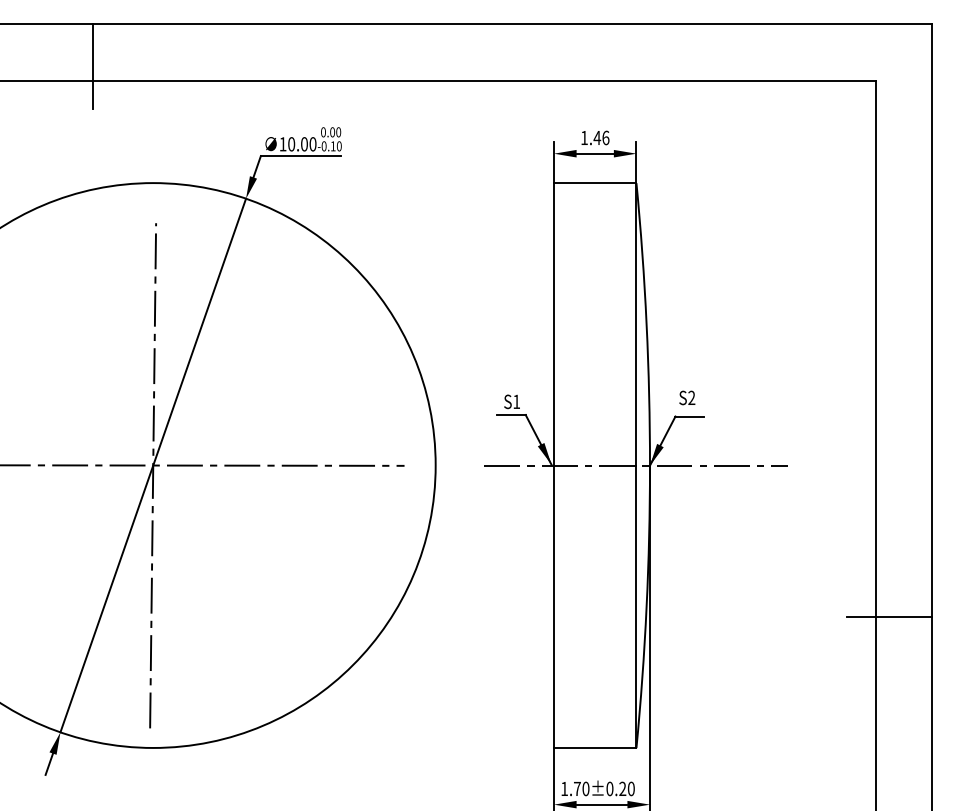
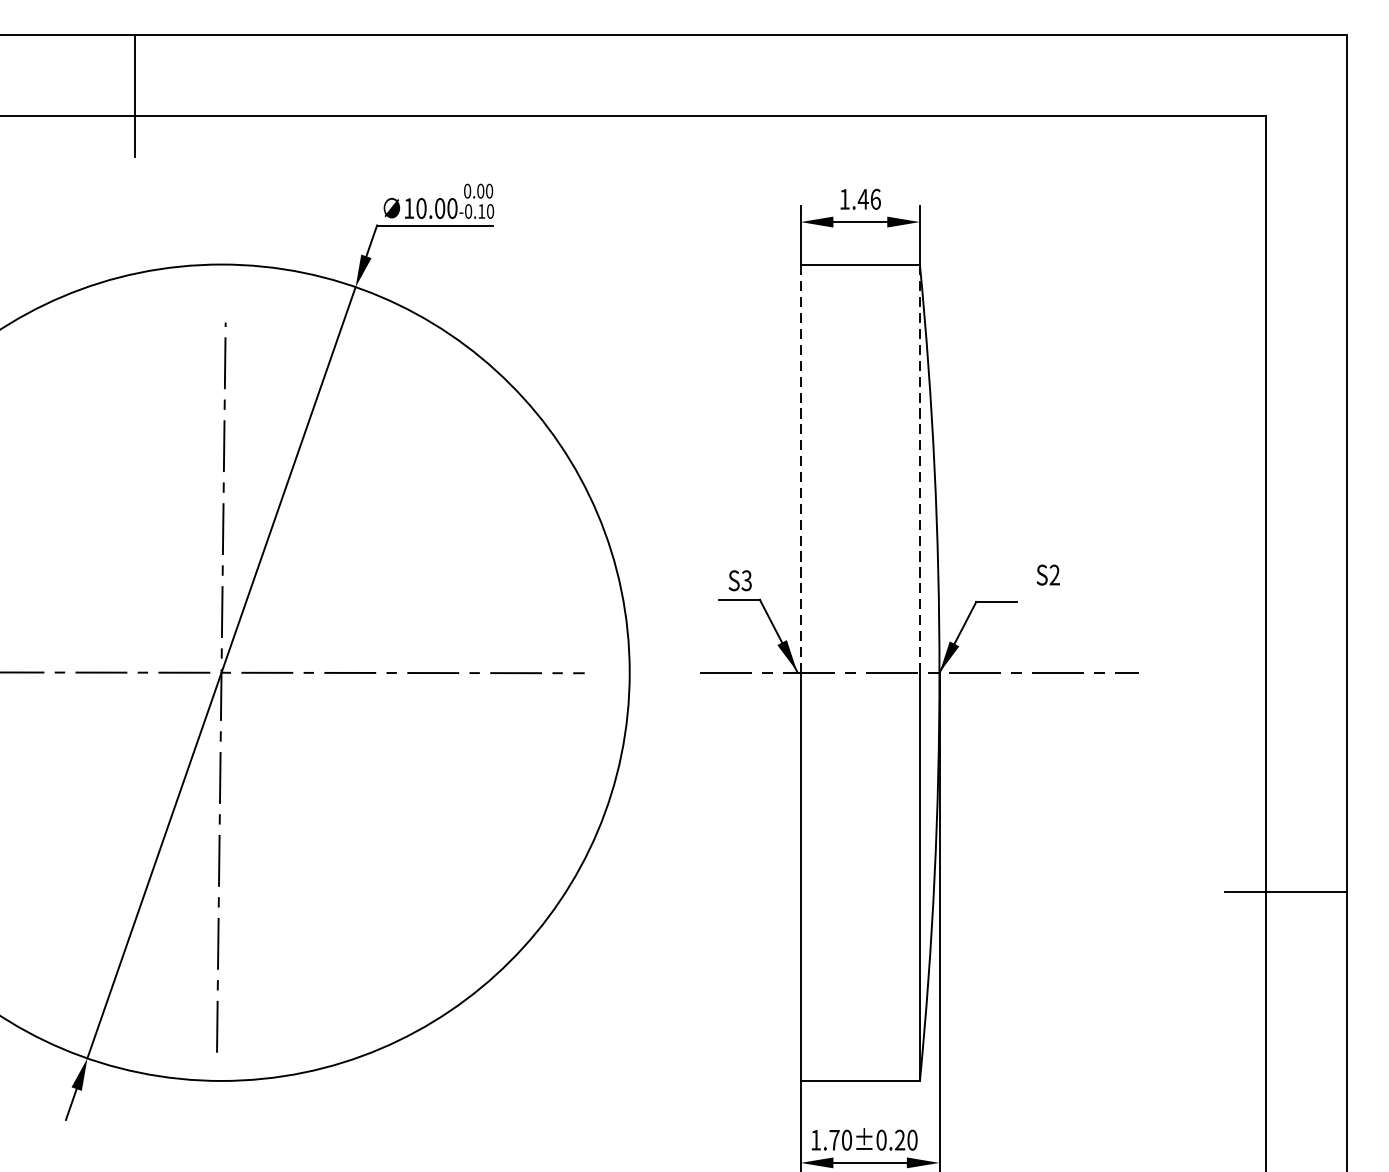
line: (553, 323) -> (800, 467), solid -> dashed
line: (636, 323) -> (919, 467), solid -> dashed
text: (687, 397) -> (1048, 574), moved
text: (516, 401) -> (746, 580), S1 -> S3

